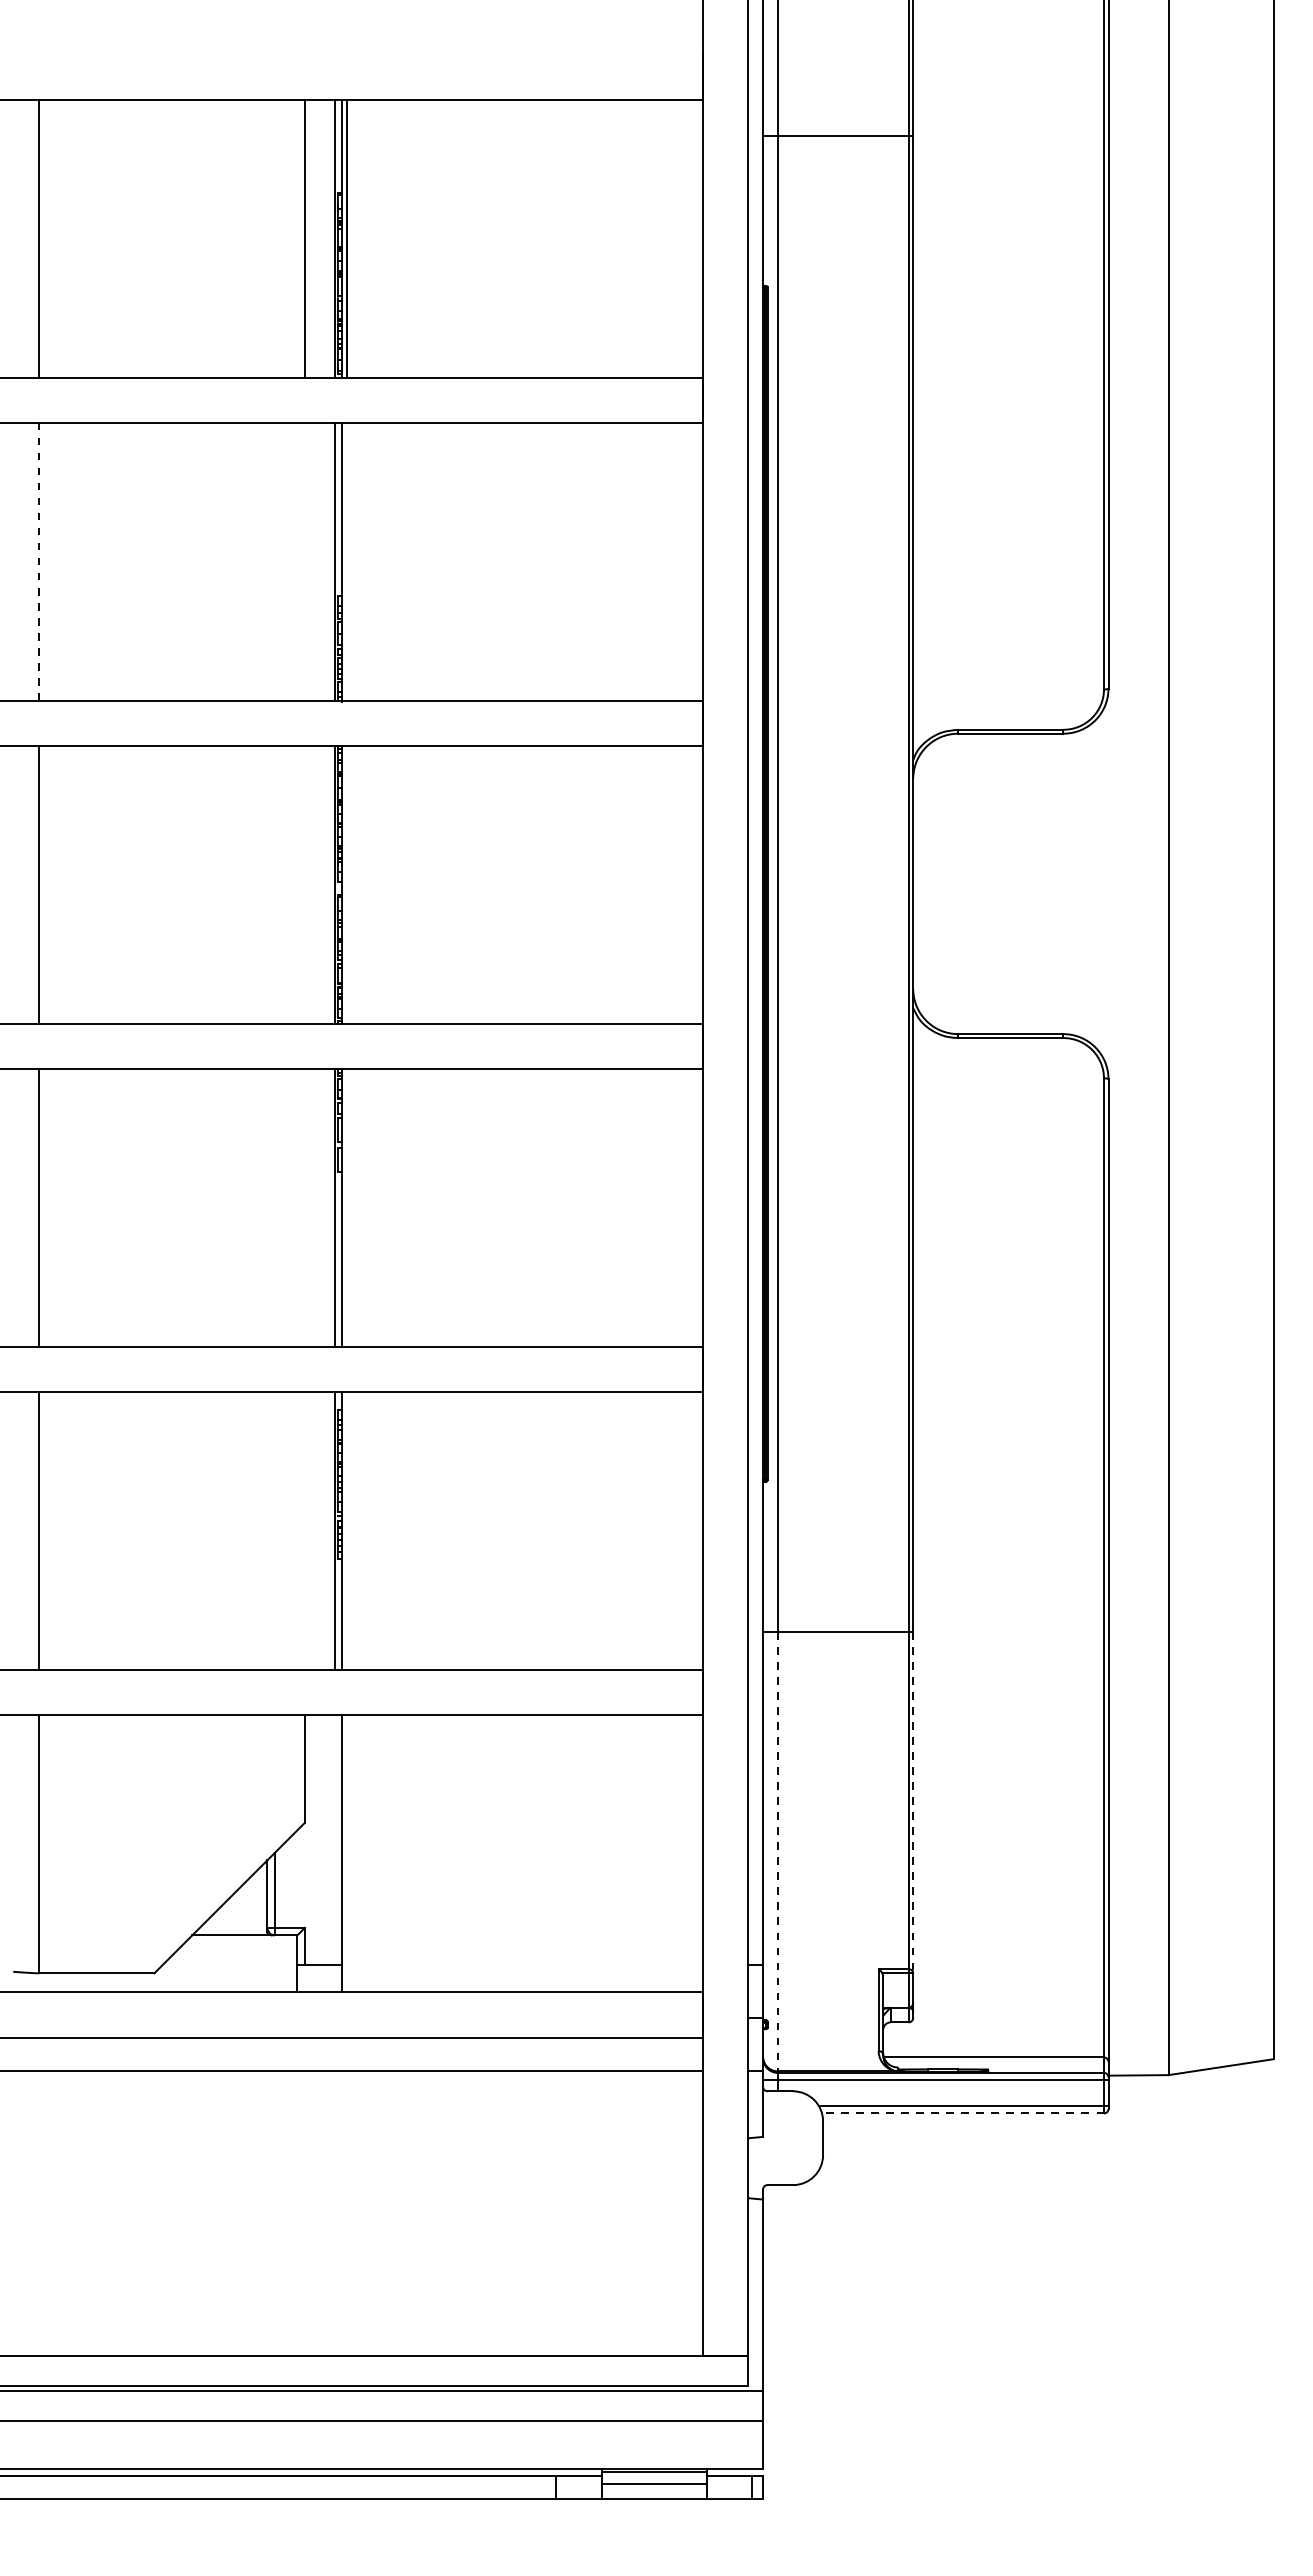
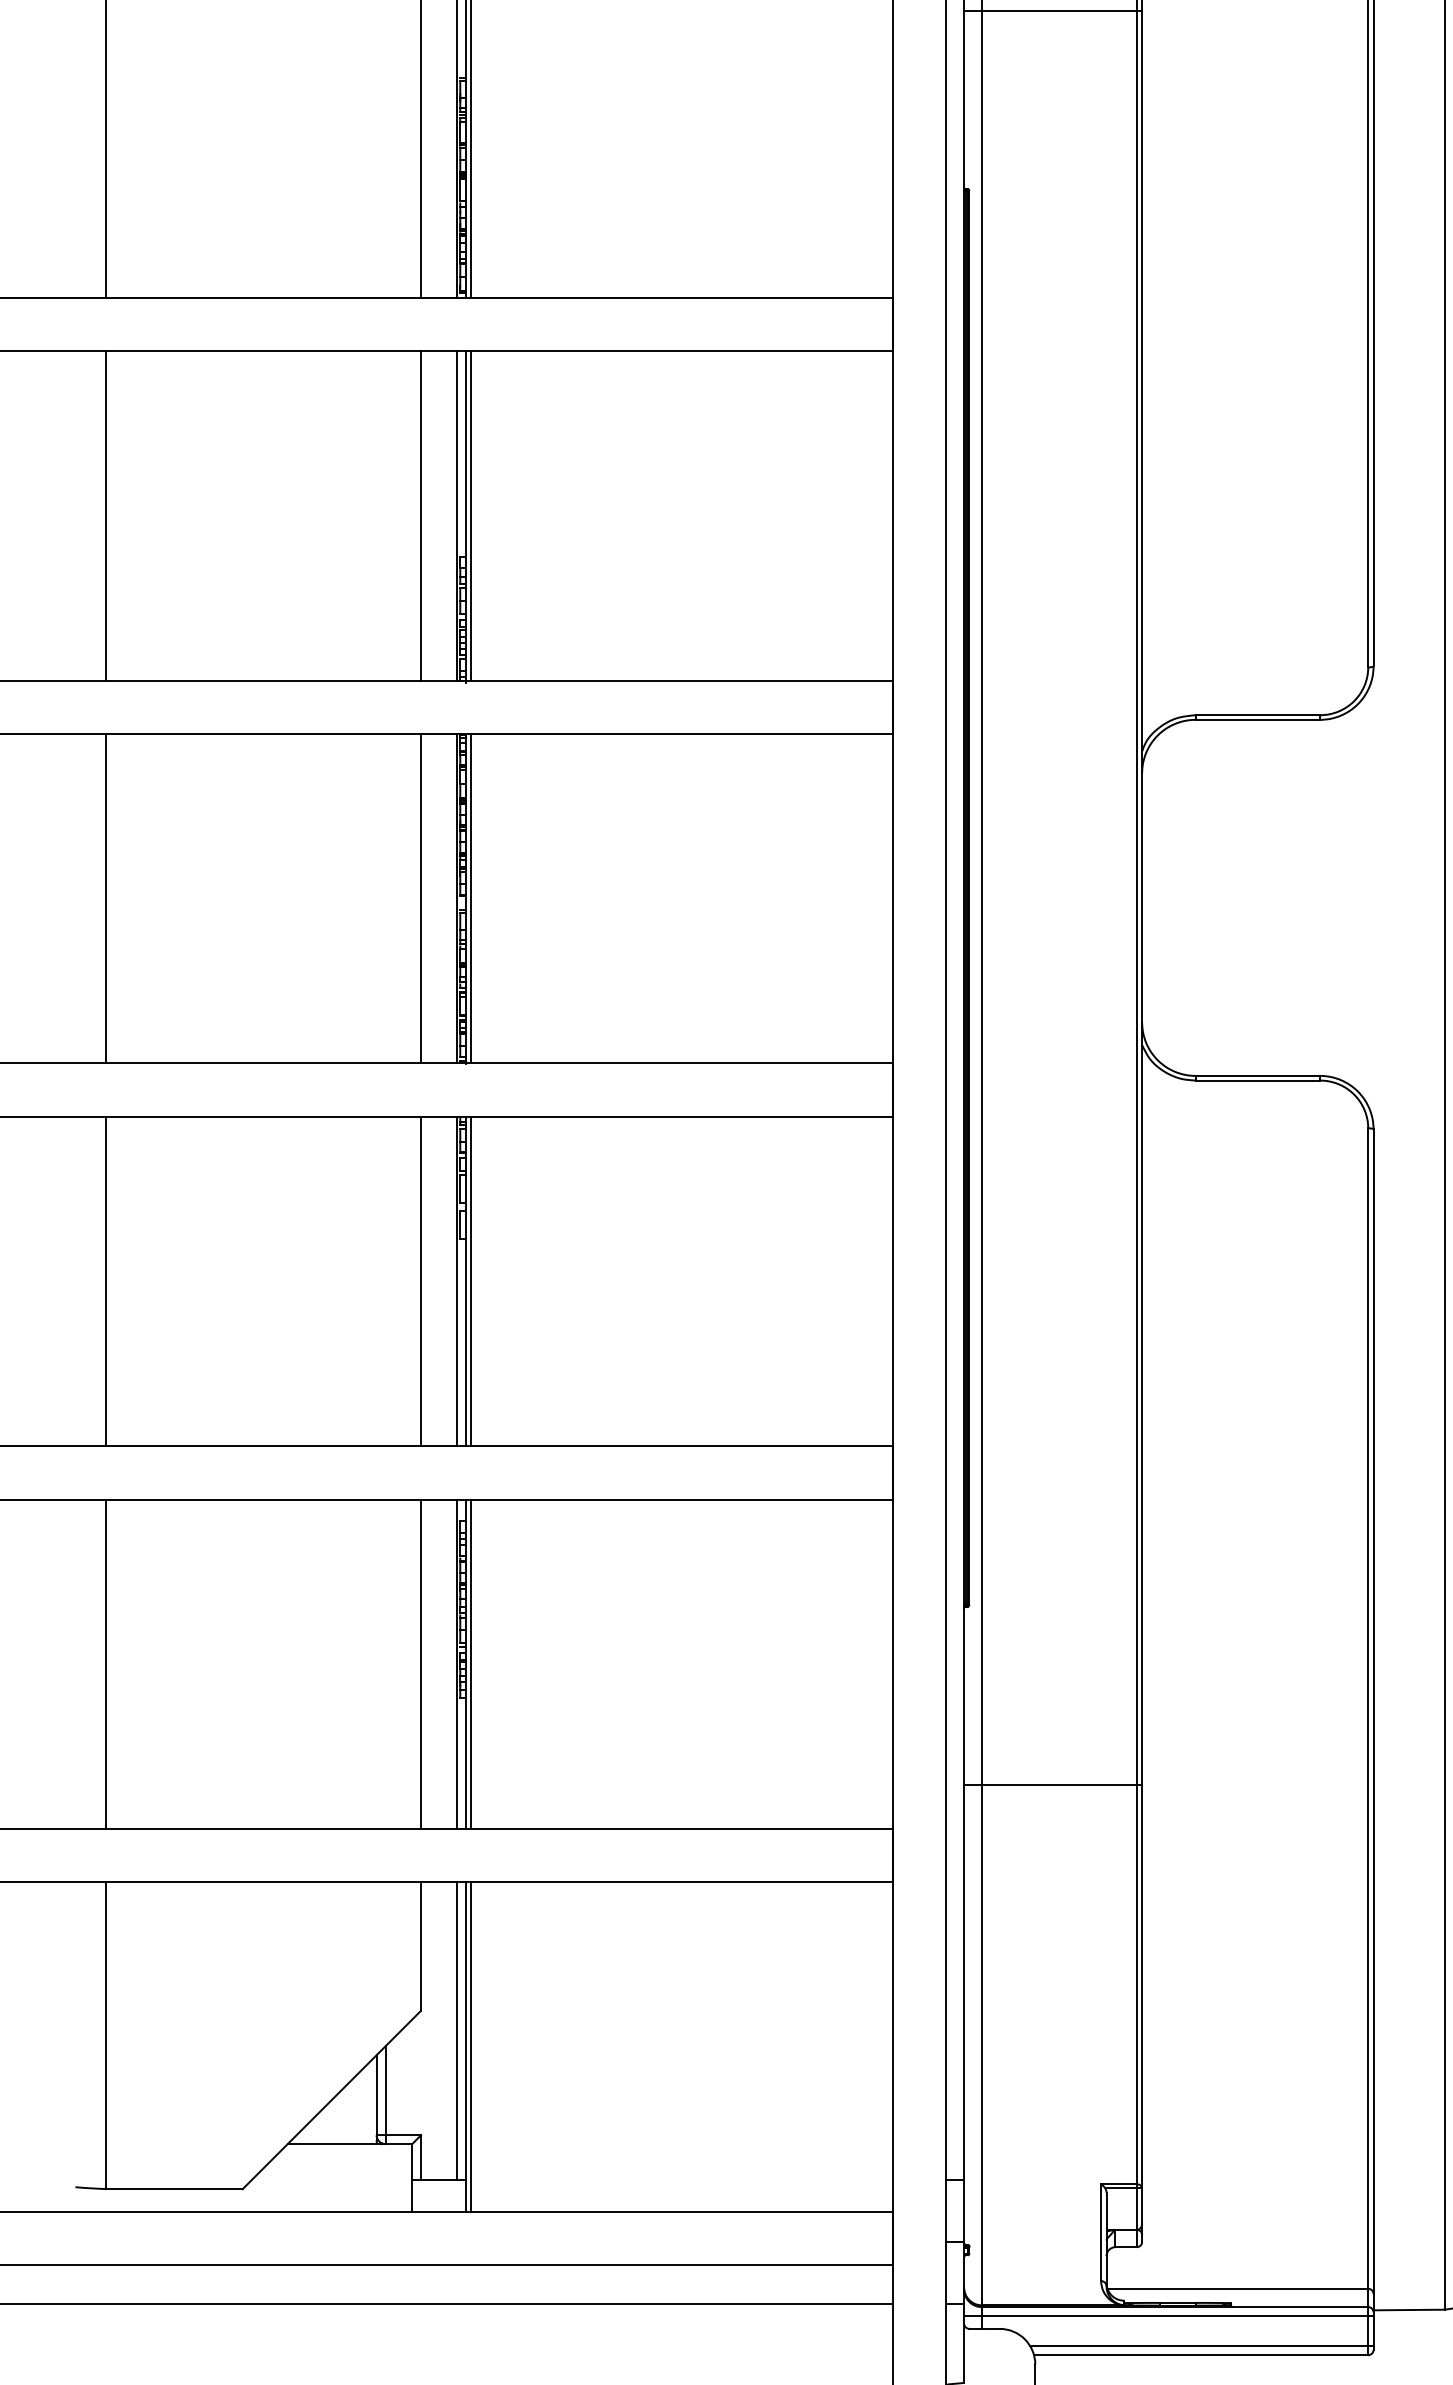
line: (39, 561) -> (106, 515), dashed -> solid
line: (304, 561) -> (420, 515), added
line: (346, 561) -> (470, 515), added
line: (304, 884) -> (420, 898), added
line: (346, 884) -> (470, 898), added
line: (304, 1207) -> (420, 1281), added
line: (346, 1207) -> (470, 1281), added
line: (304, 1530) -> (420, 1664), added
line: (346, 1530) -> (470, 1664), added
line: (913, 1802) -> (1142, 1986), dashed -> solid
line: (334, 1839) -> (456, 2030), added
line: (778, 1851) -> (982, 2044), dashed -> solid
line: (346, 1853) -> (470, 2047), added
line: (963, 2113) -> (1201, 2355), dashed -> solid

